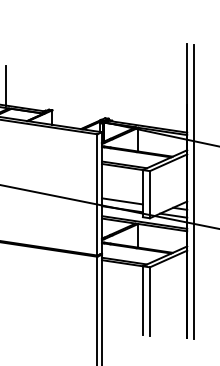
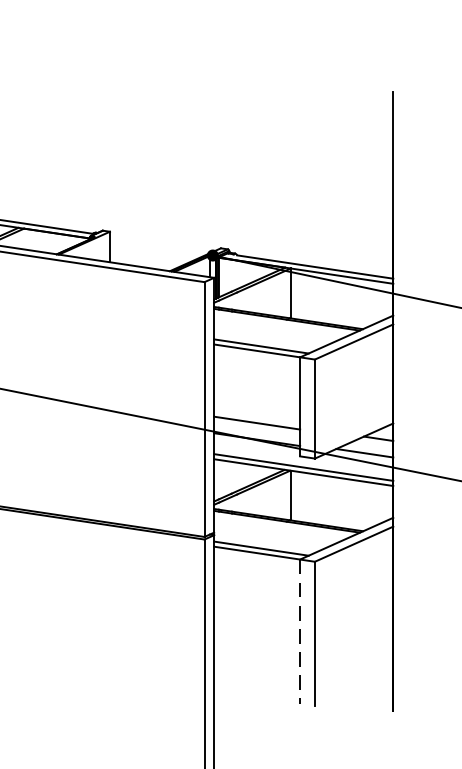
line: (5, 85) -> (11, 179), removed
line: (194, 191) -> (408, 402), removed
line: (142, 301) -> (299, 633), solid -> dashed

